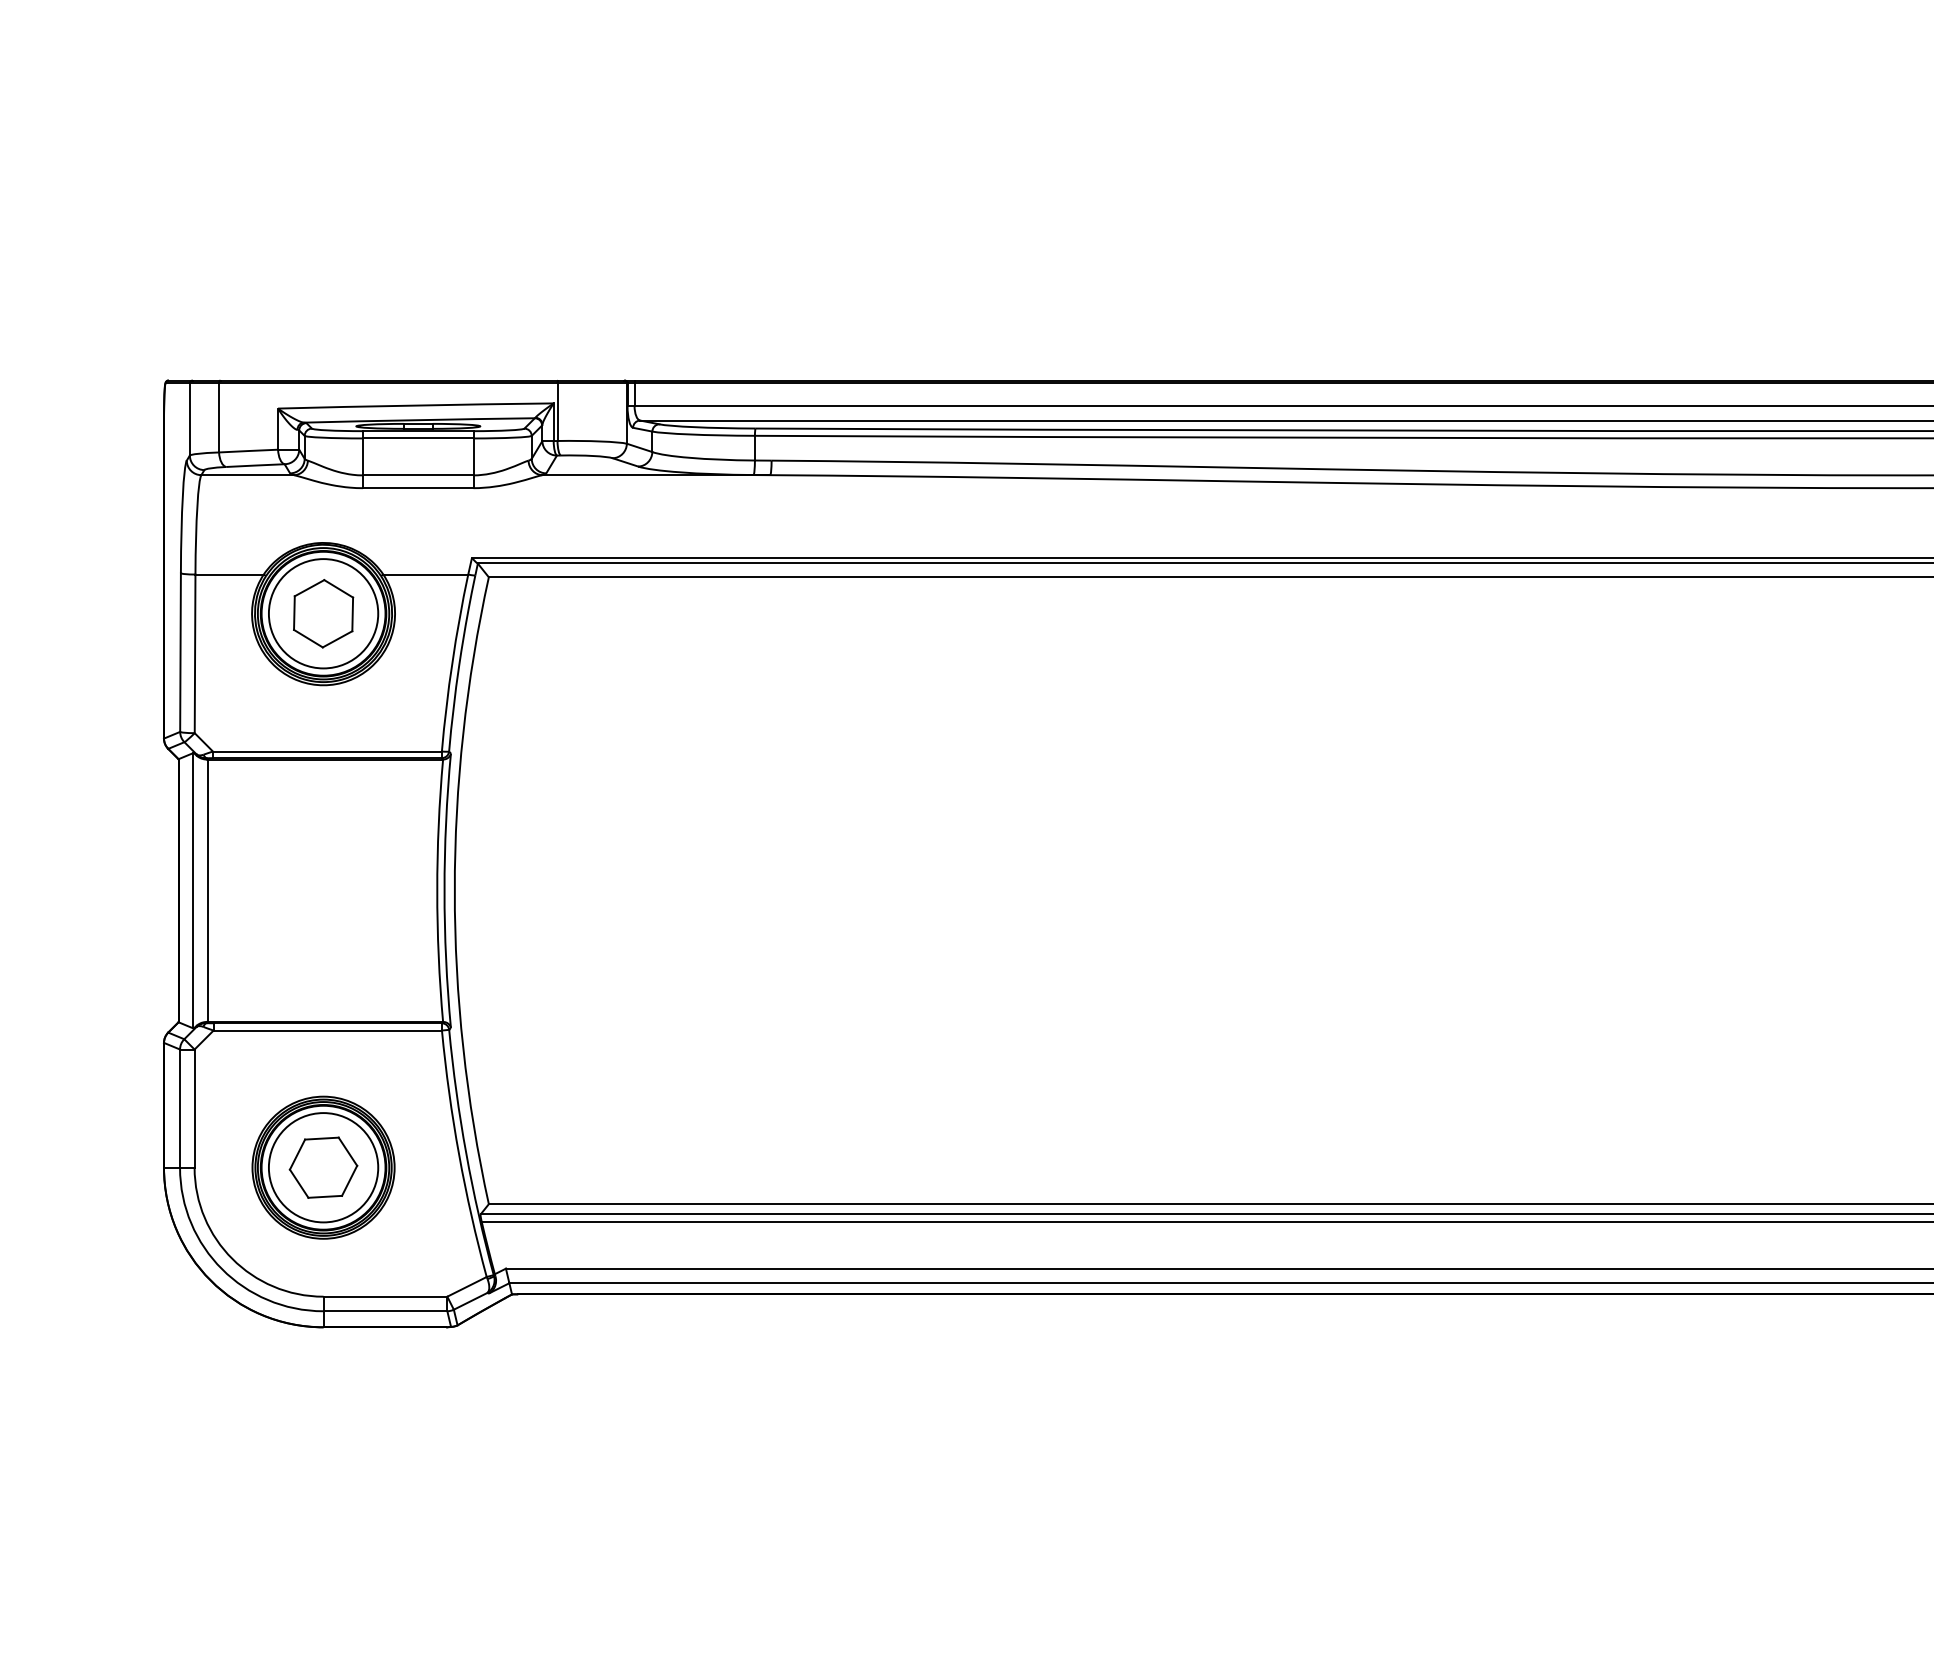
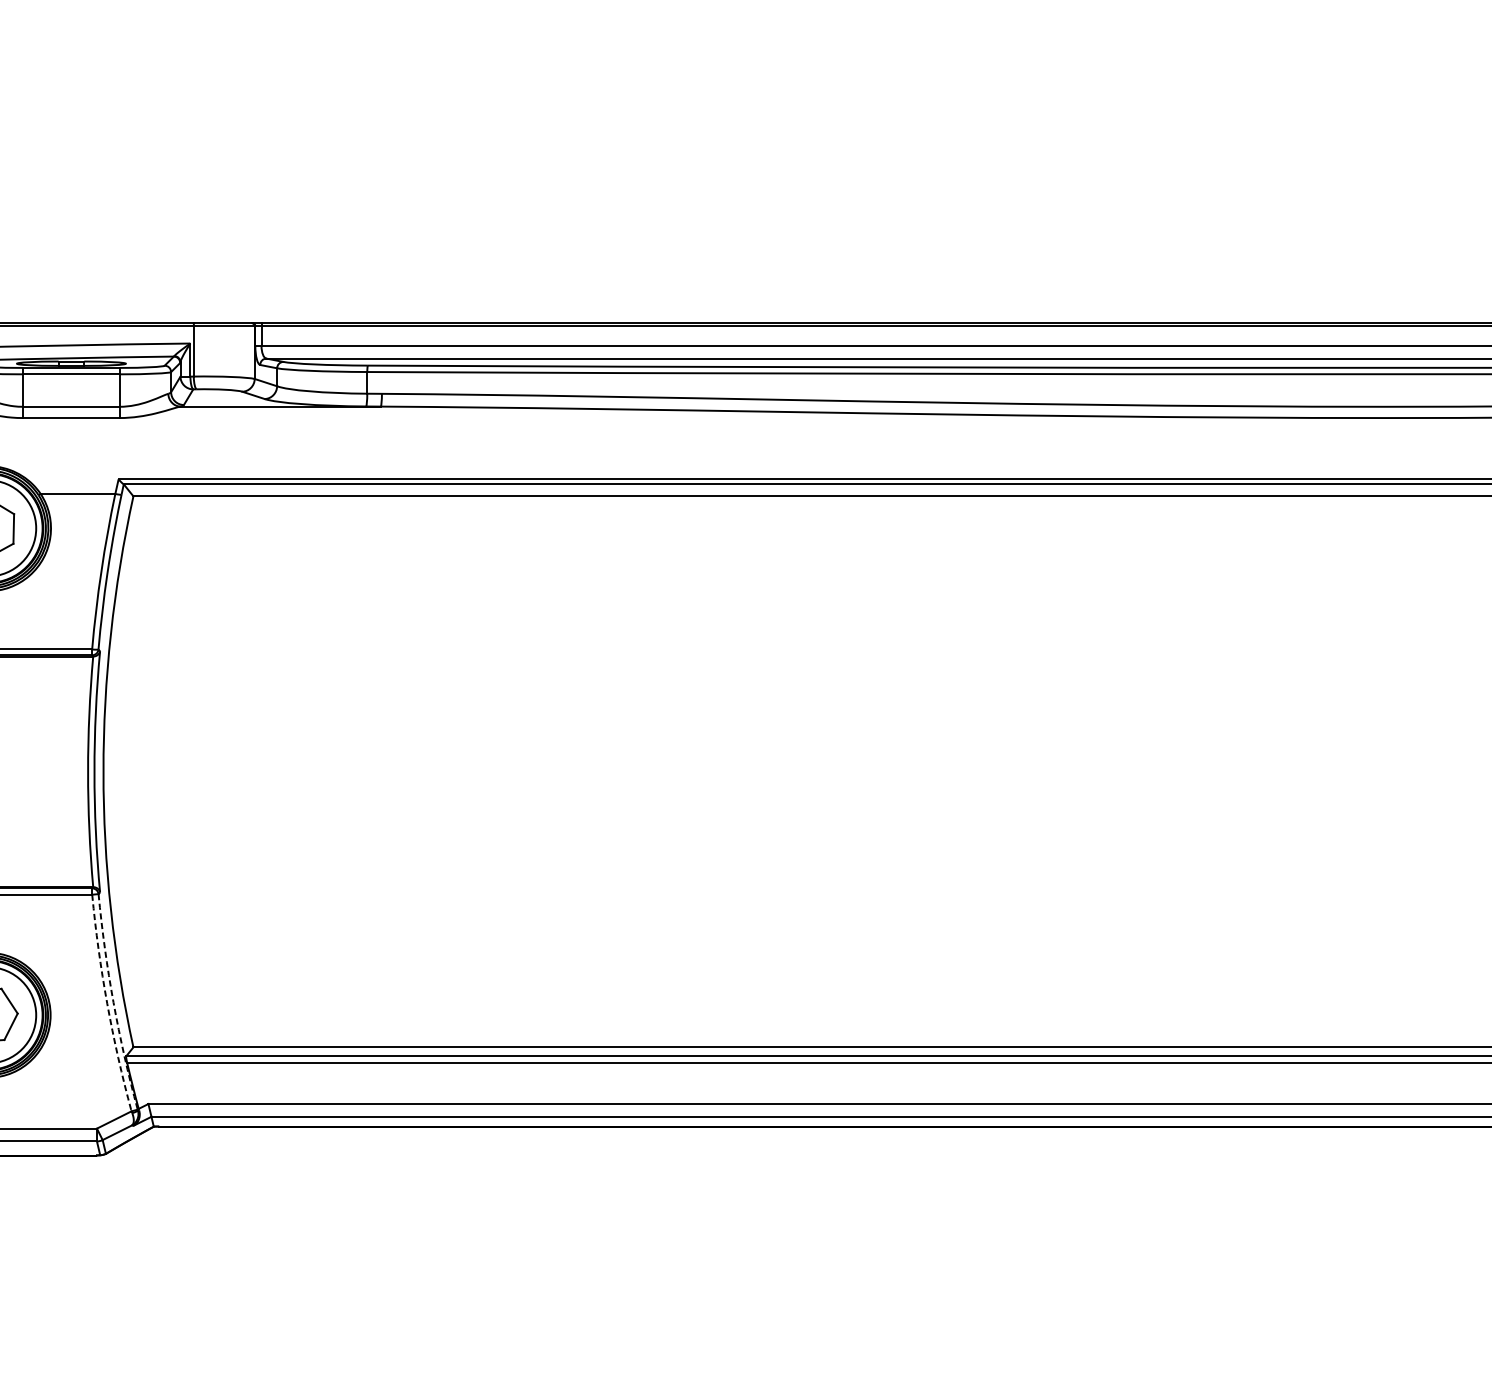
arc: (466, 1153) -> (113, 1002), solid -> dashed
arc: (459, 1154) -> (107, 1003), solid -> dashed

